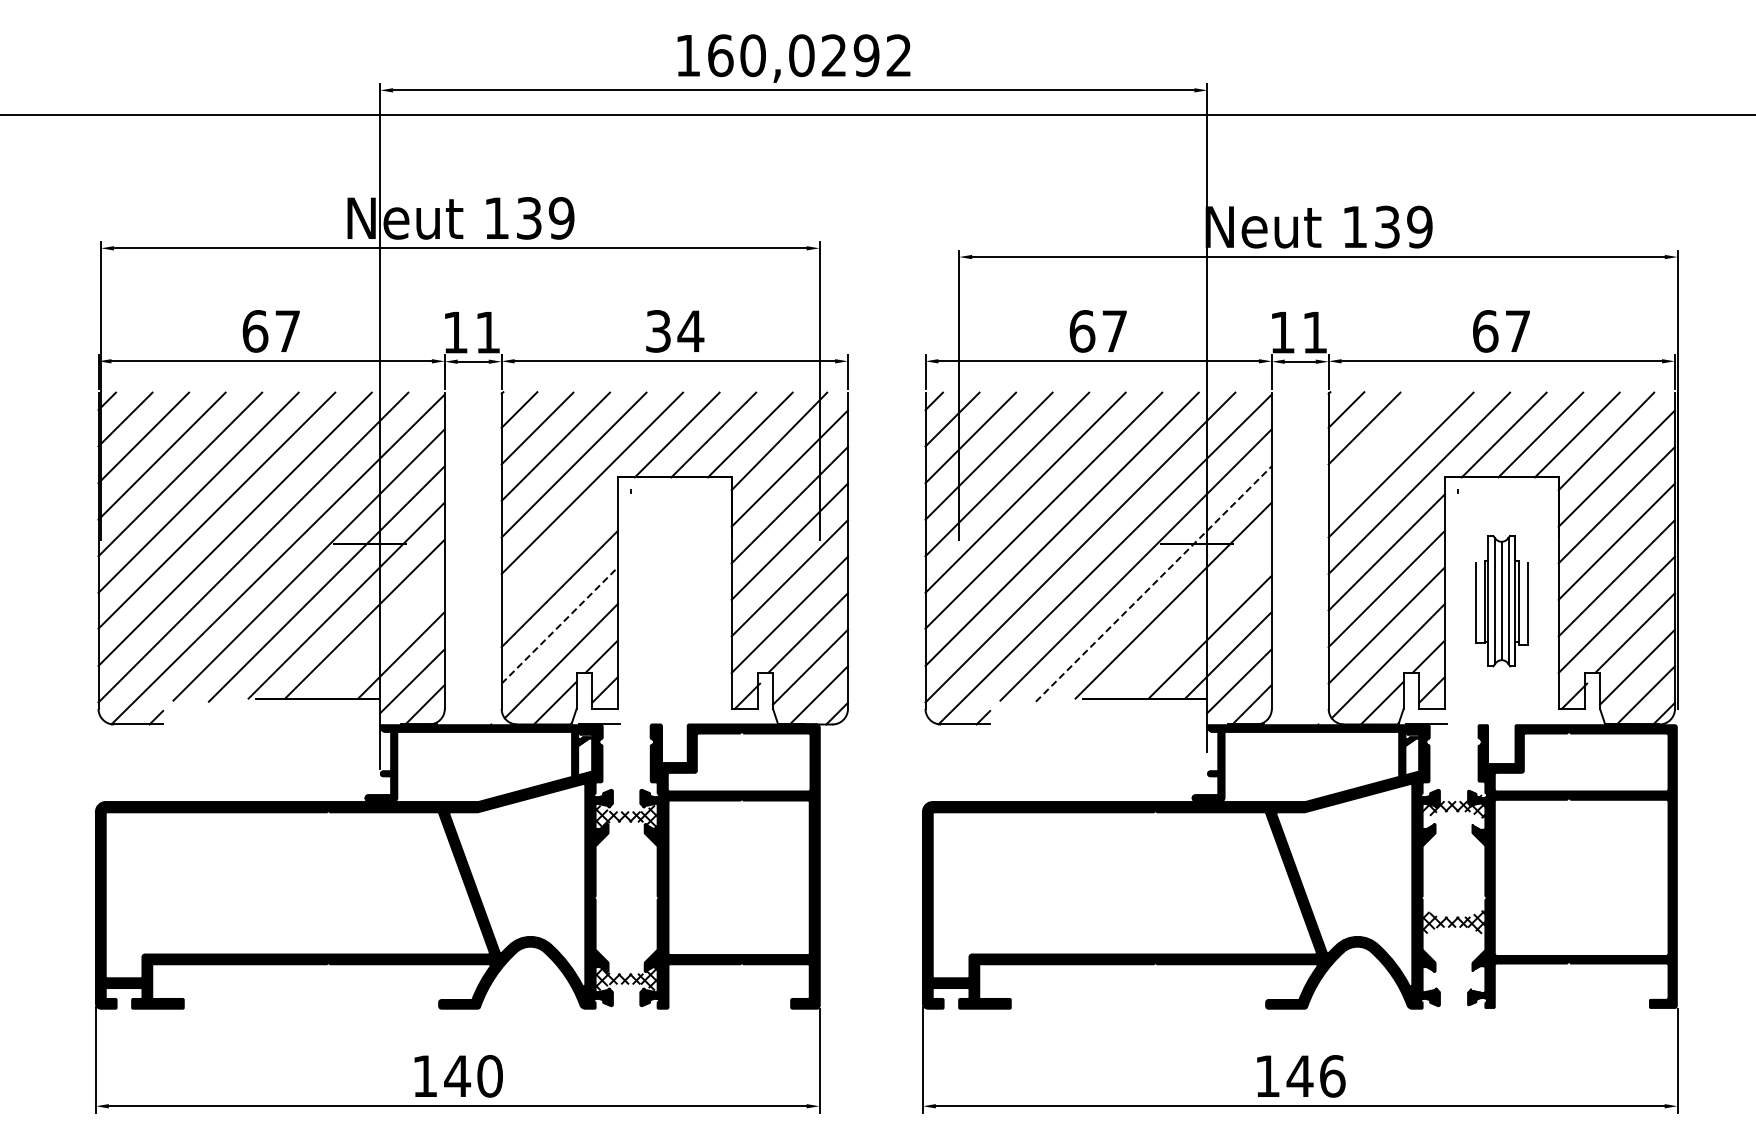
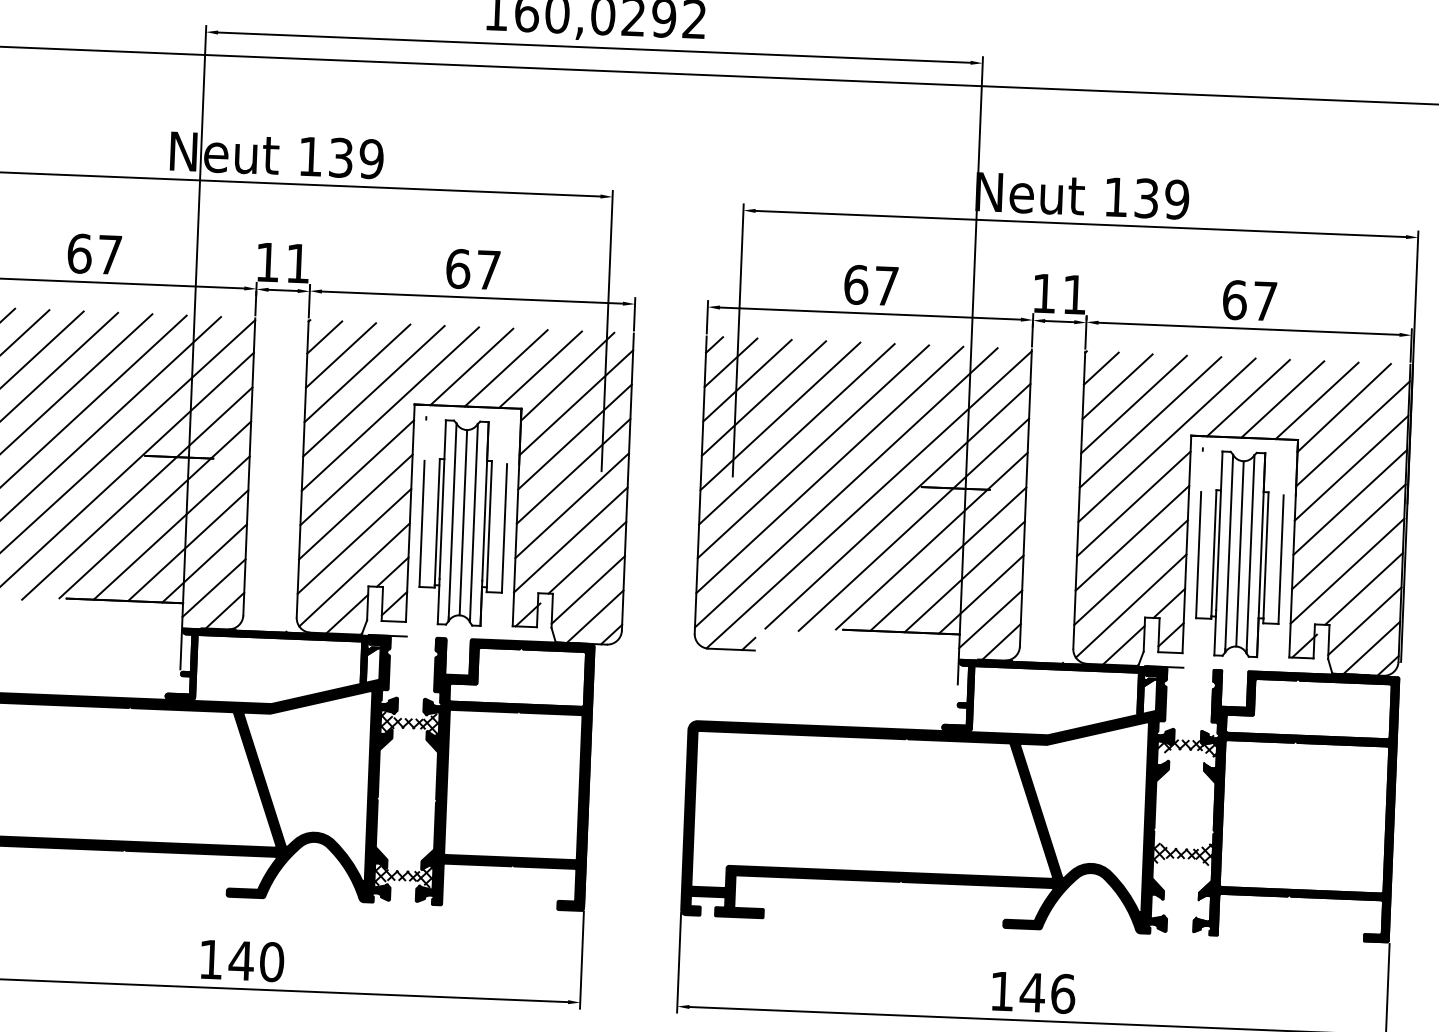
text: (675, 331) -> (474, 269), 34 -> 67
line: (1382, 446) -> (1133, 404), added
line: (559, 552) -> (356, 472), added
line: (1153, 583) -> (913, 524), dashed -> solid
part: (674, 600) -> (463, 522), added
part: (1501, 600) -> (1239, 553), size x1.67
line: (1191, 618) -> (947, 558), added
line: (560, 625) -> (355, 541), dashed -> solid
line: (382, 636) -> (187, 545), added

